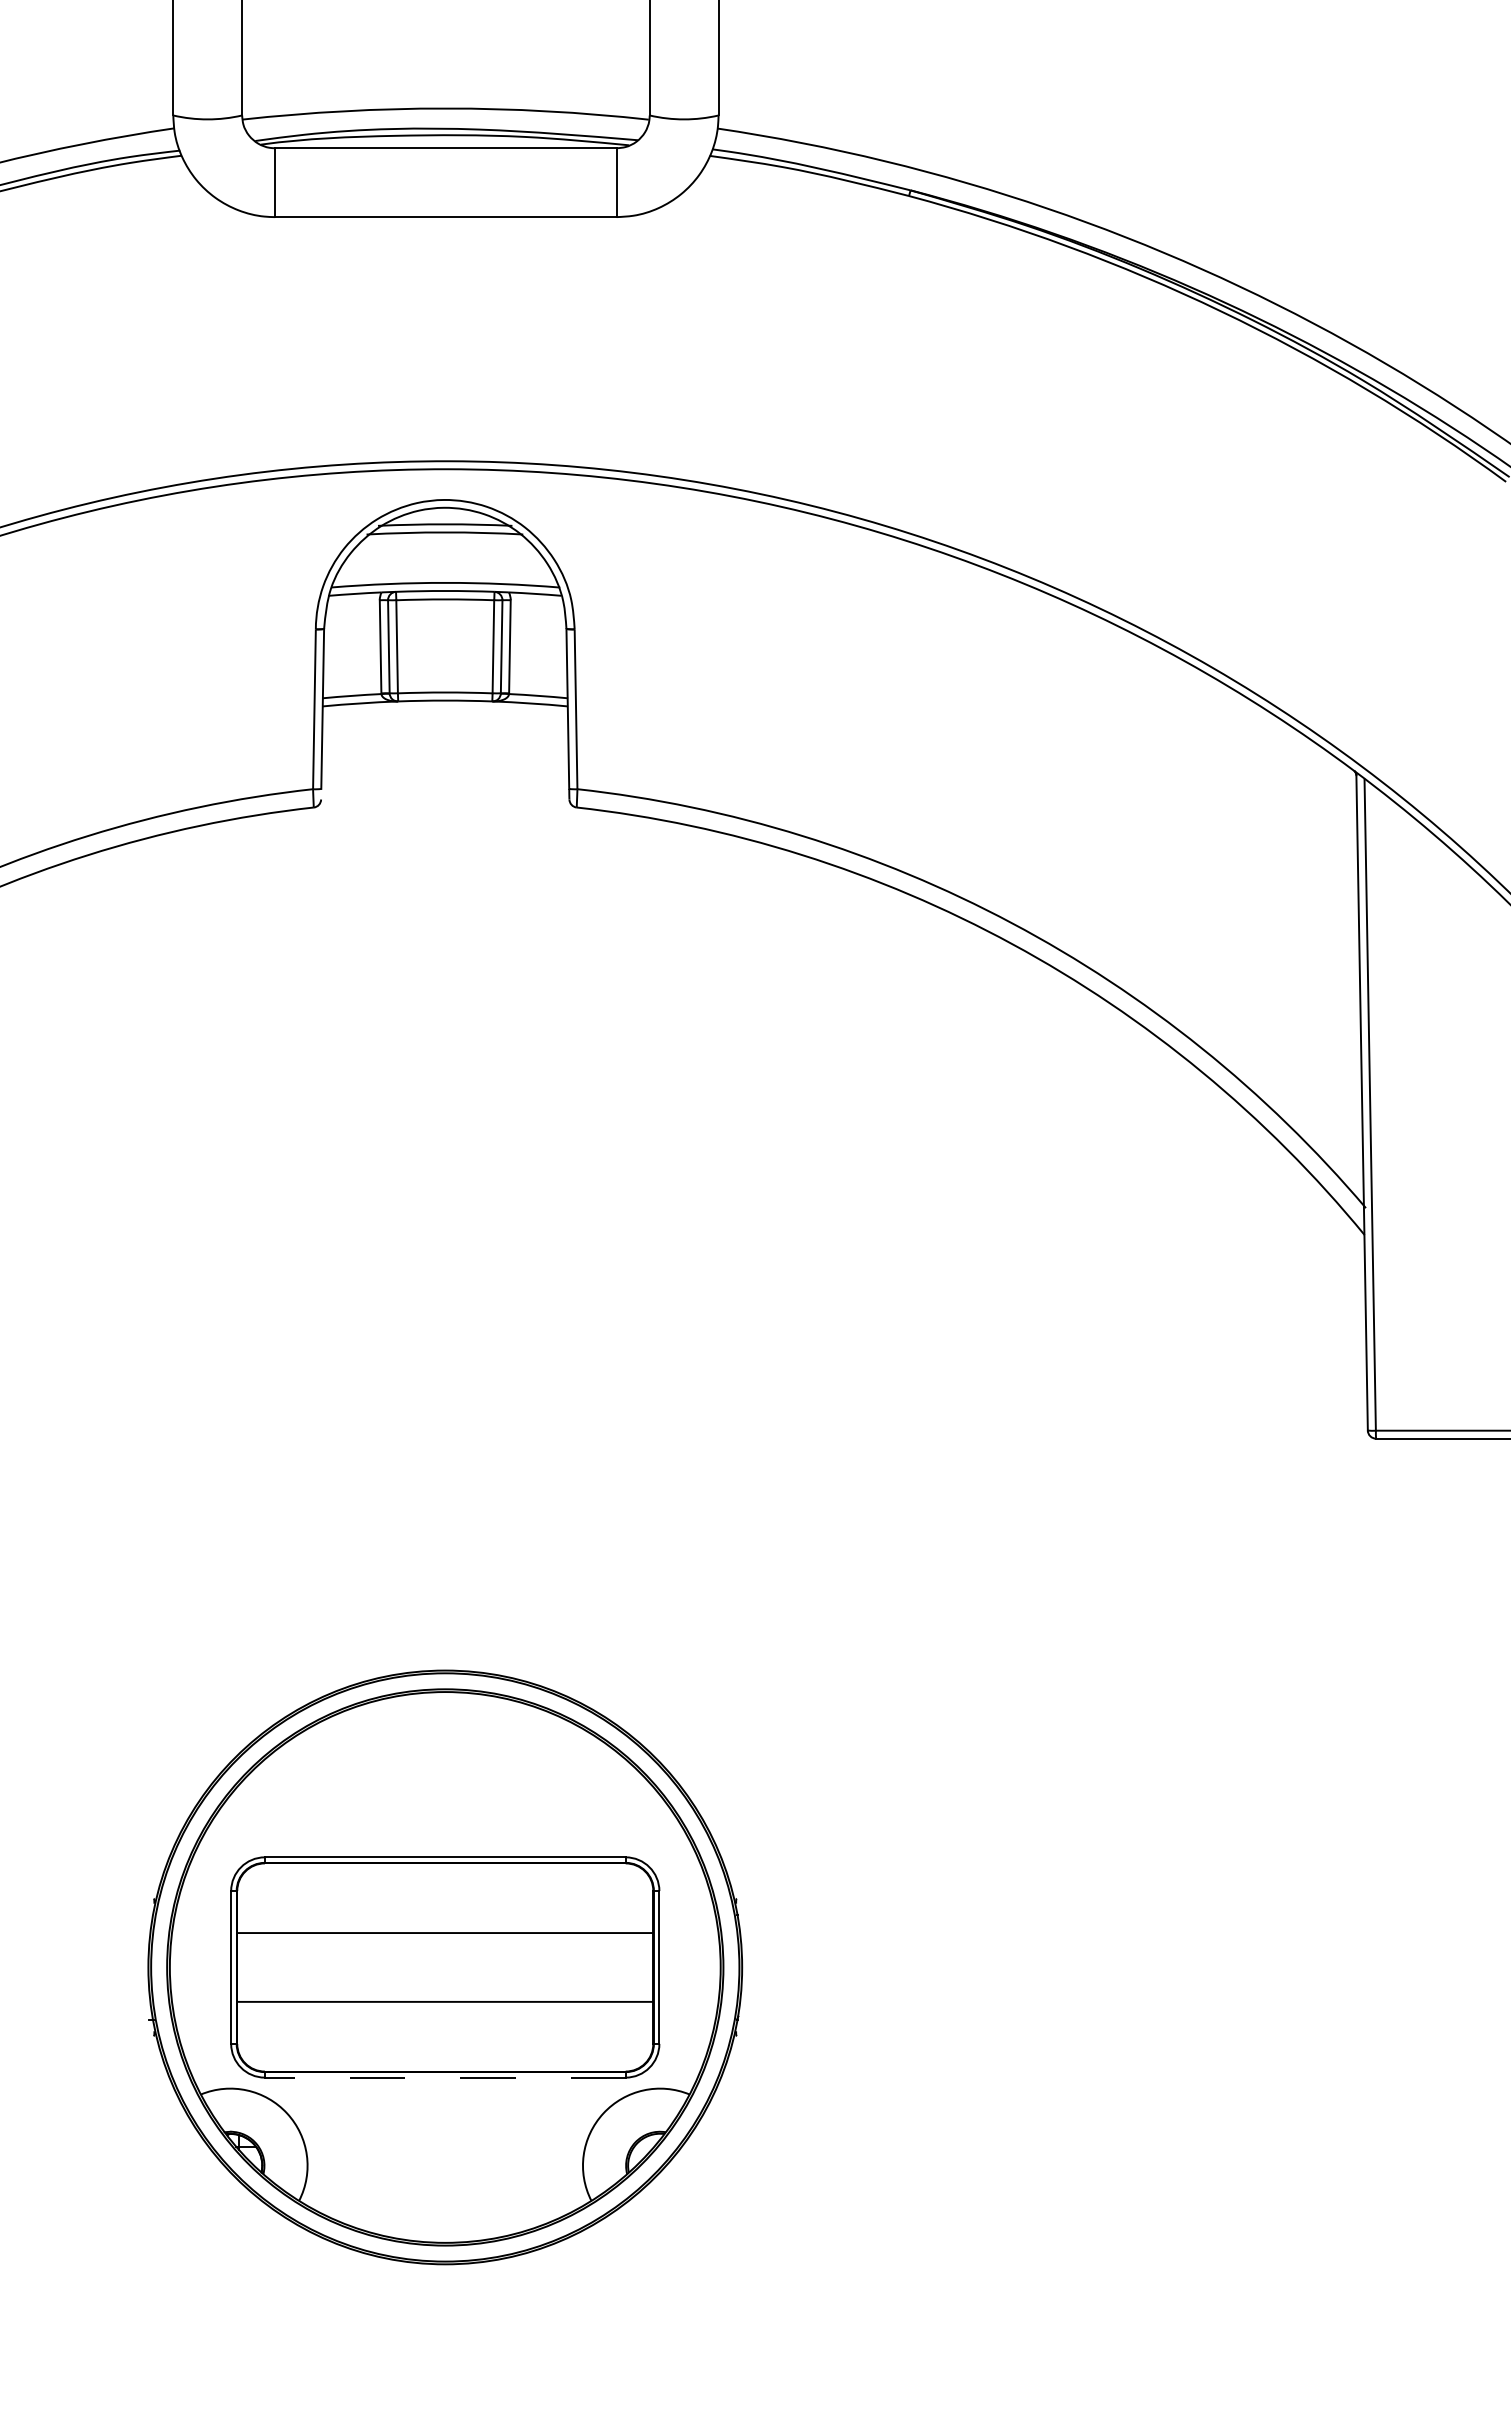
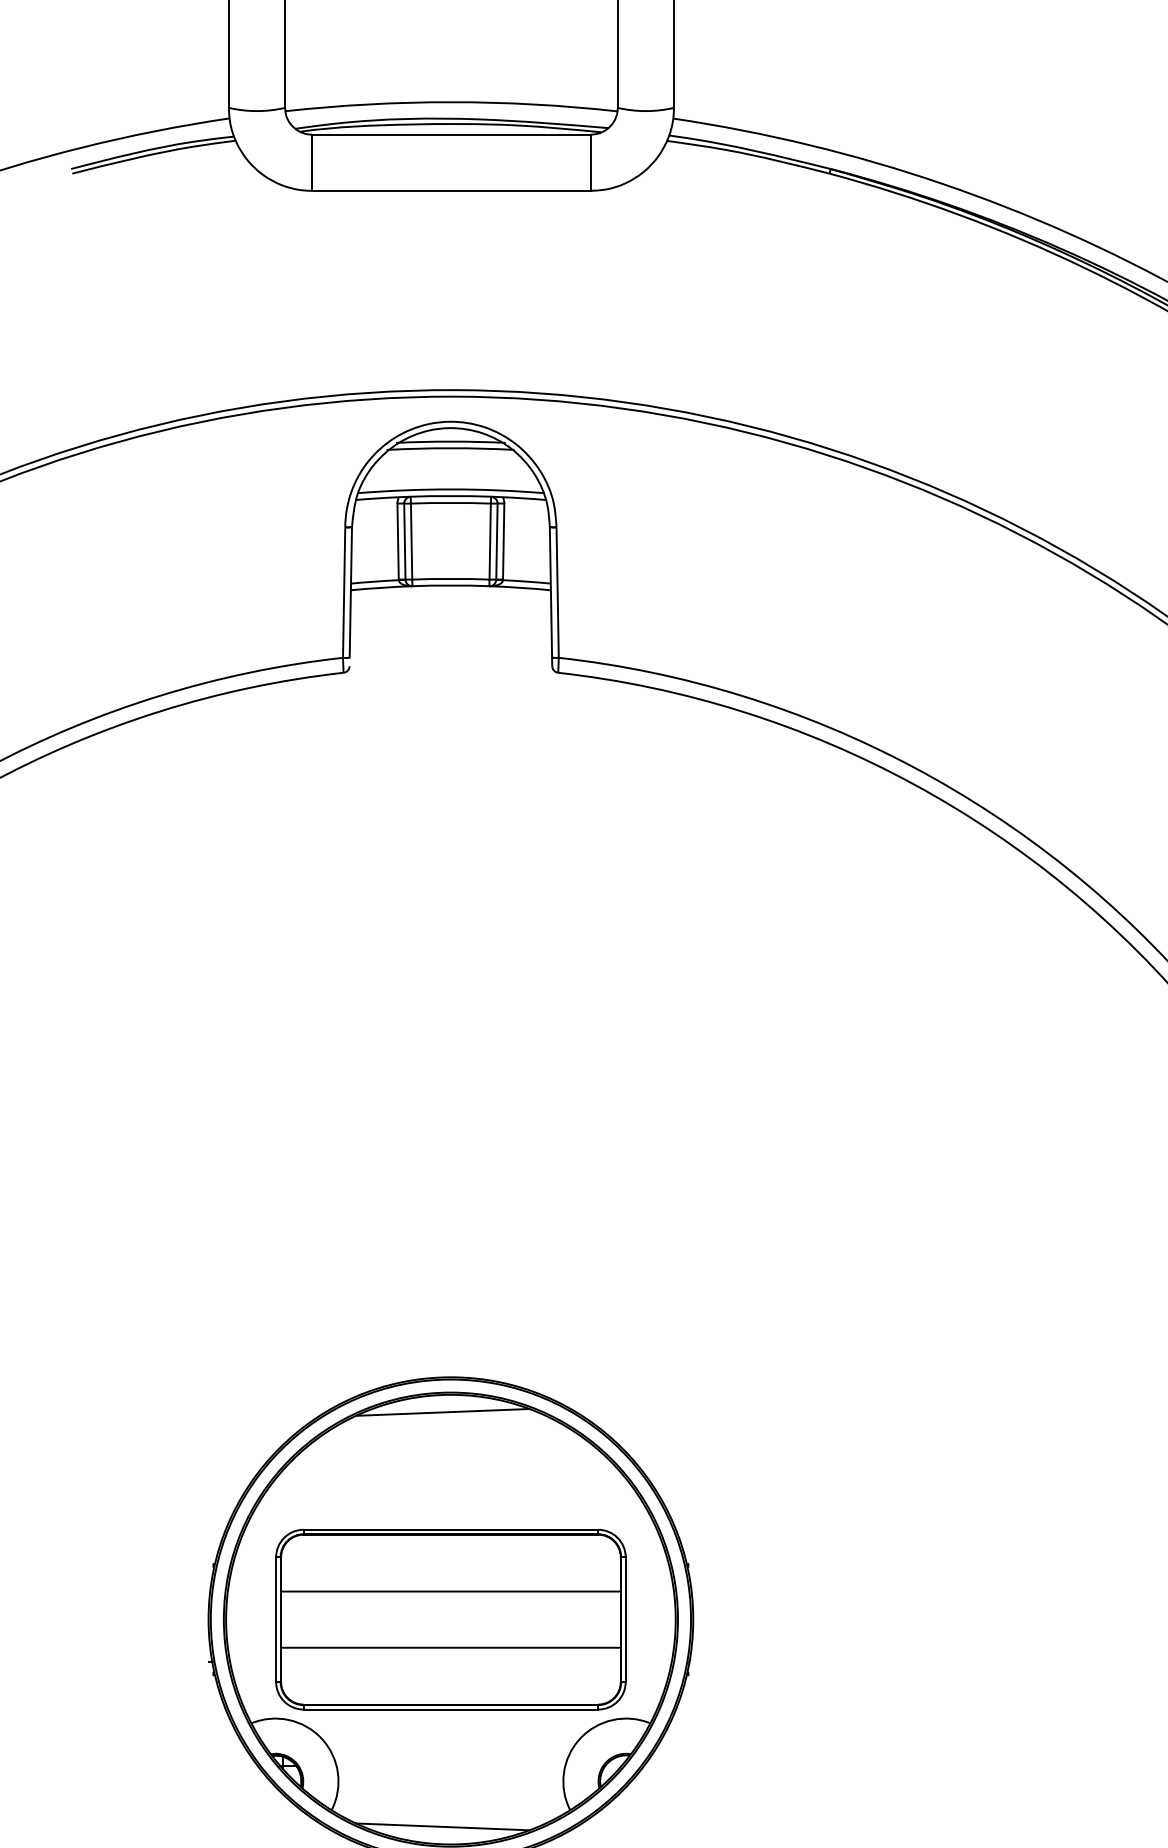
line: (435, 1713) -> (442, 1412), added
line: (444, 2077) -> (450, 1709), dashed -> solid
line: (435, 2221) -> (442, 1827), added

